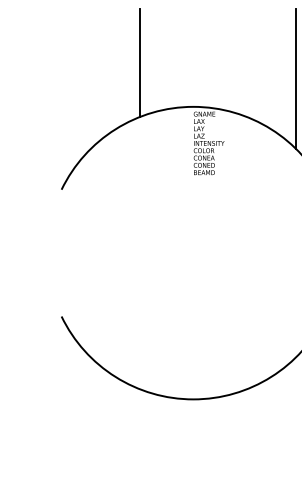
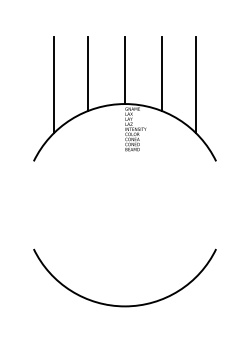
line: (192, 58) -> (124, 70), added
line: (247, 62) -> (162, 73), added
line: (91, 78) -> (54, 84), added

